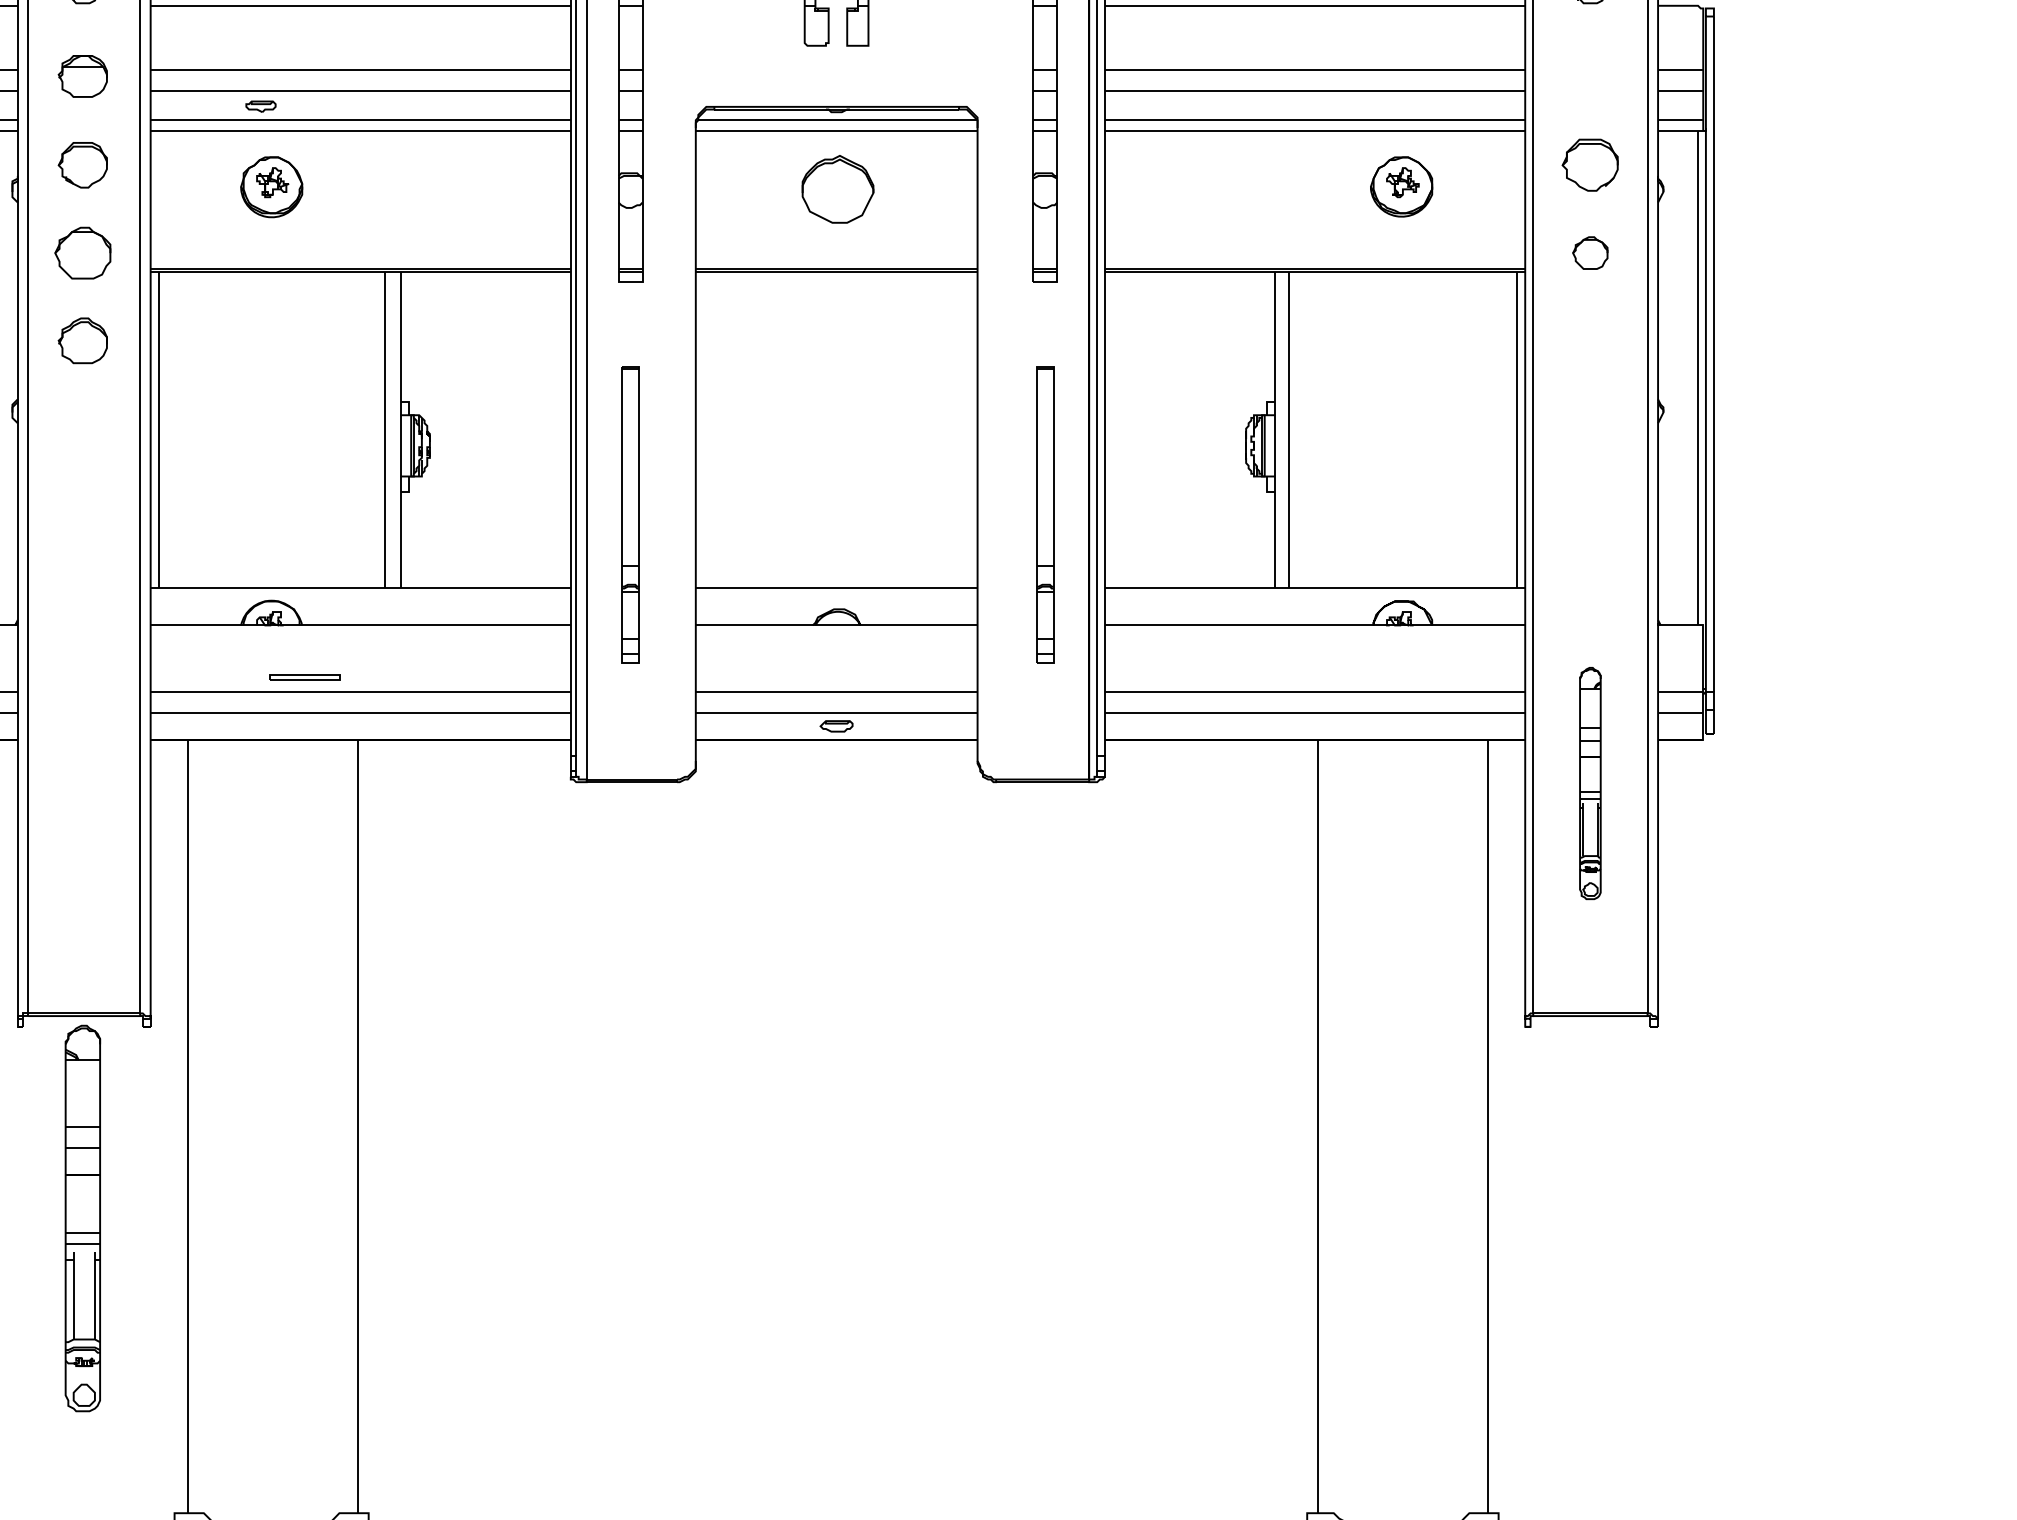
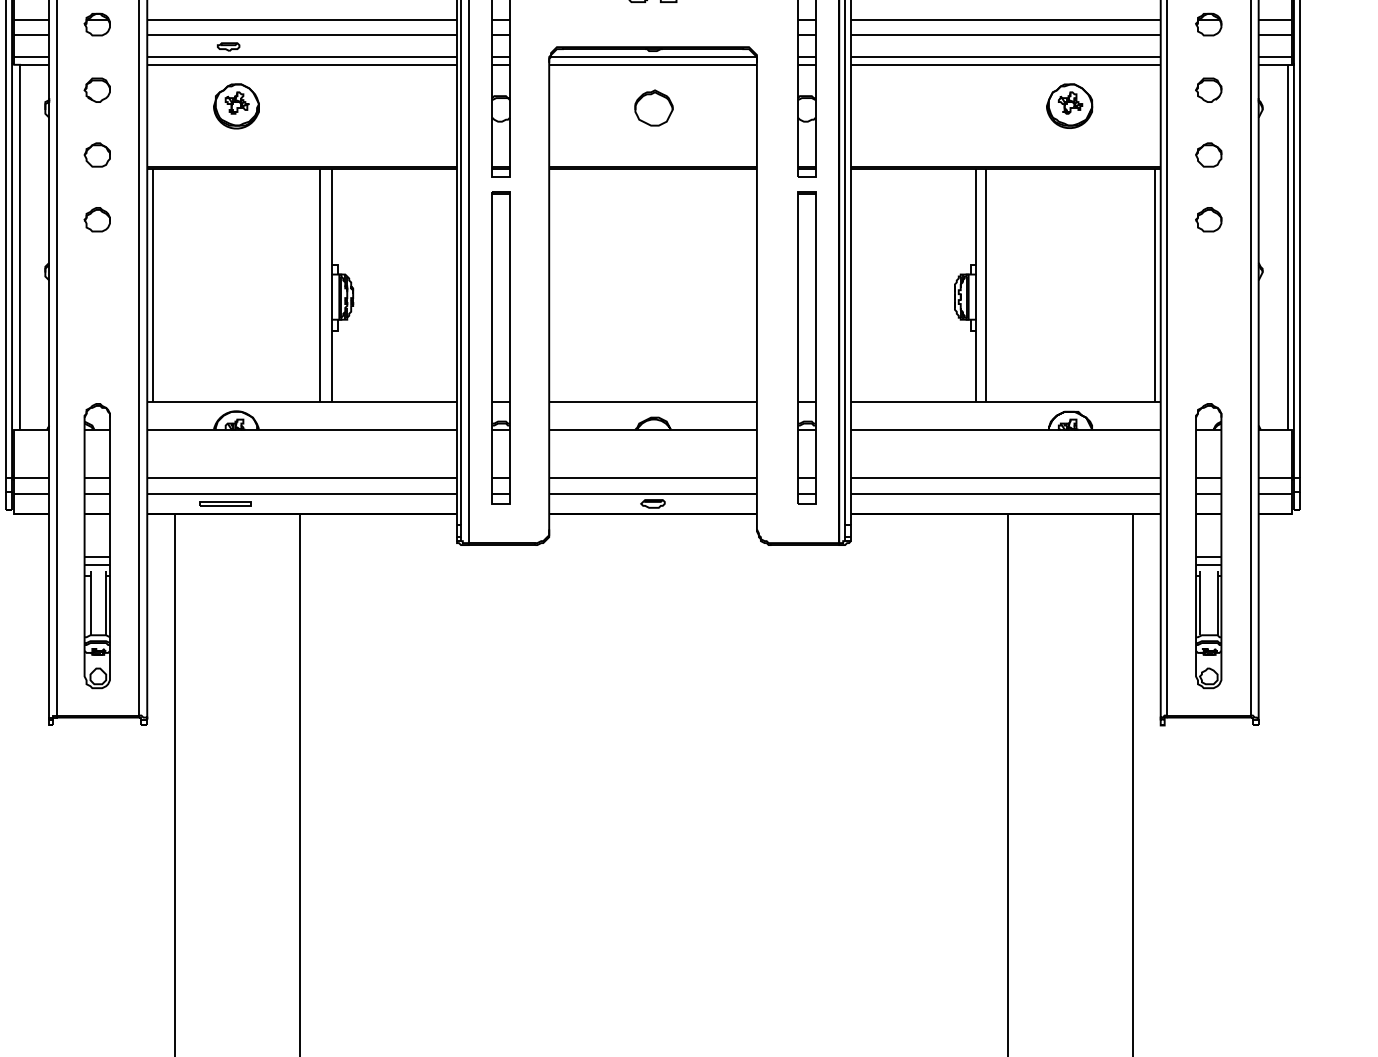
part: (82, 75) -> (97, 24), size x0.71
part: (1590, 75) -> (1208, 24), added
part: (82, 165) -> (97, 90), size x0.71
part: (1590, 165) -> (1208, 90), size x0.62
part: (837, 189) -> (653, 108), size x0.71
part: (82, 252) -> (97, 154), size x0.62
part: (82, 340) -> (97, 219), size x0.71
part: (1590, 340) -> (1208, 219), added
part: (630, 514) -> (501, 347), size x1.43
part: (1044, 514) -> (806, 347), size x1.43
part: (304, 677) -> (225, 504), moved
part: (1590, 783) -> (1208, 546), size x1.67
part: (82, 1218) -> (97, 546), moved

